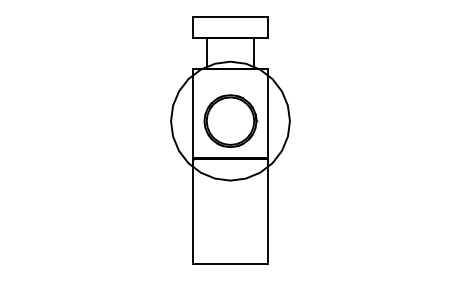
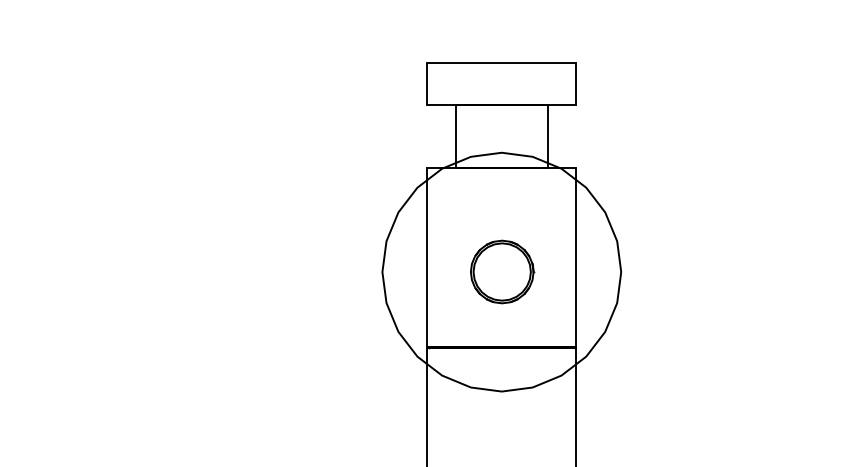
part: (230, 120) -> (501, 270), size x0.6

